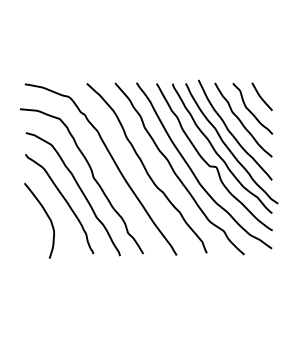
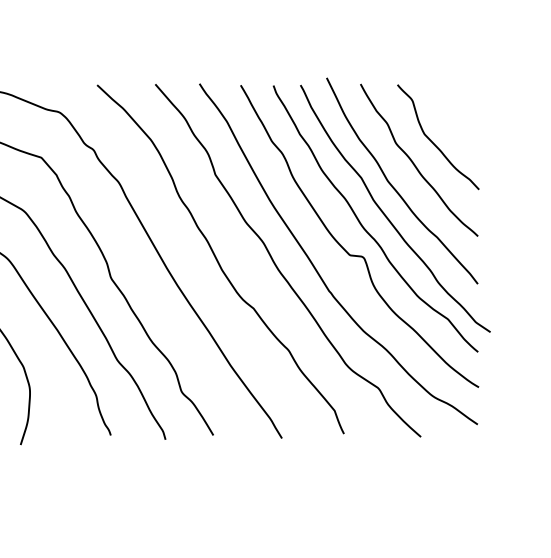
curve: (261, 96) -> (456, 111), removed

